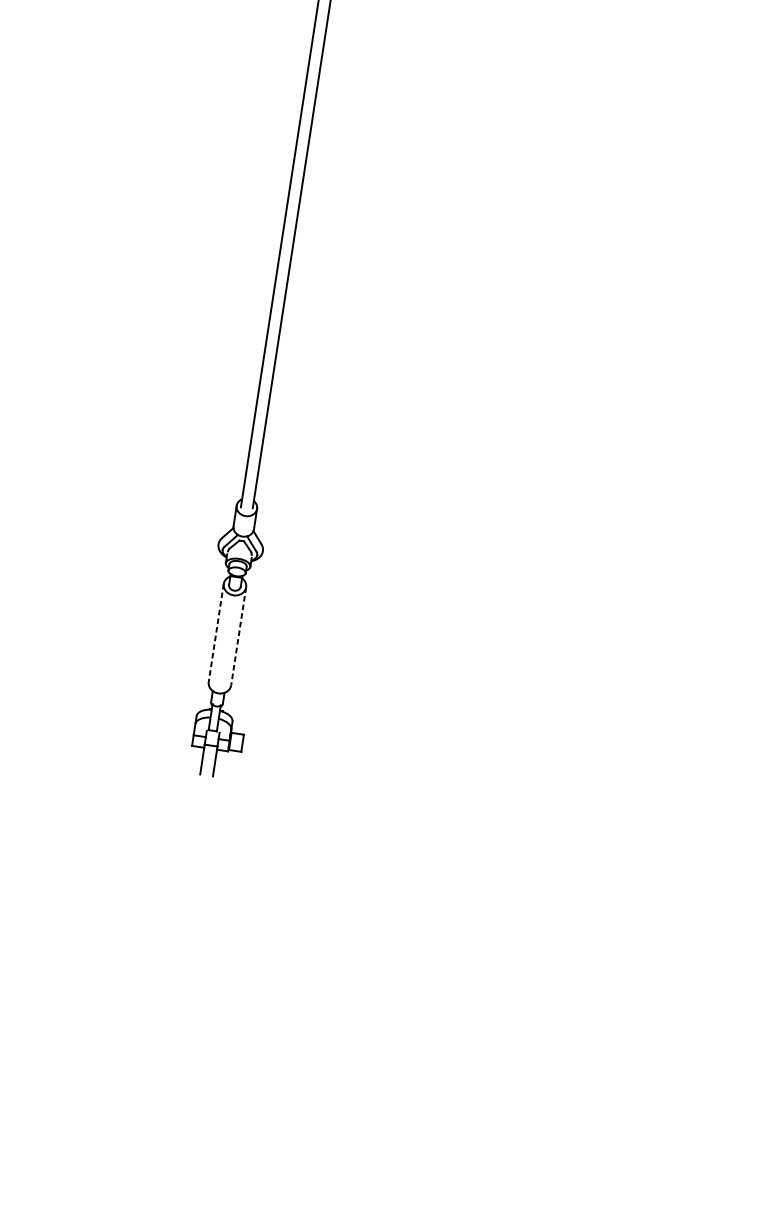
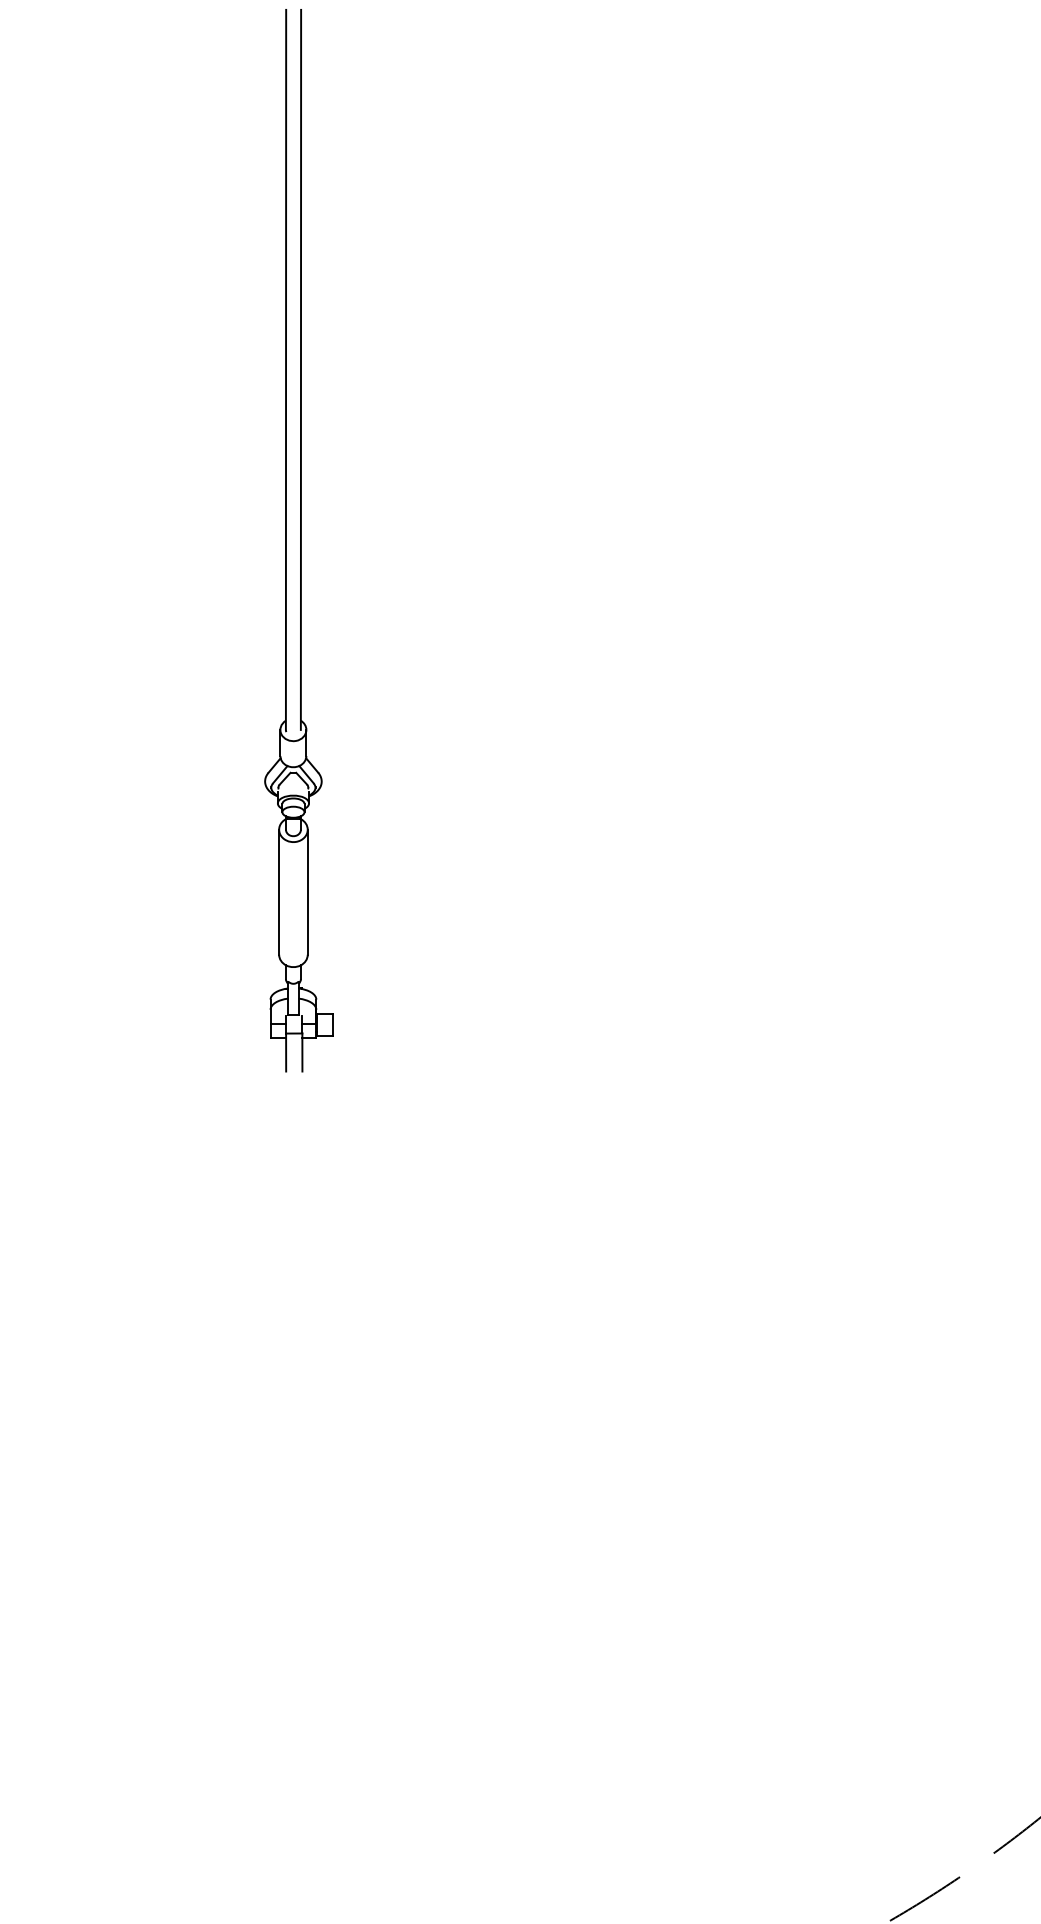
line: (216, 633) -> (279, 892), dashed -> solid
line: (238, 636) -> (307, 892), dashed -> solid

